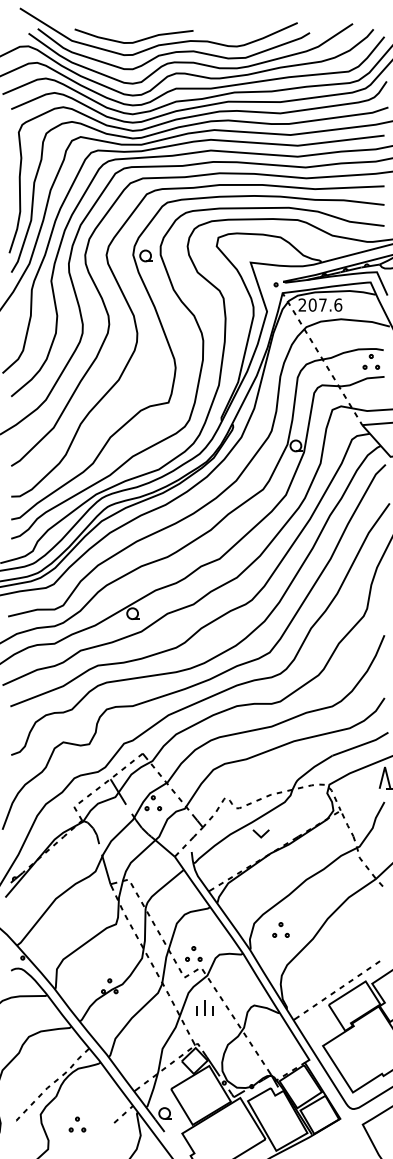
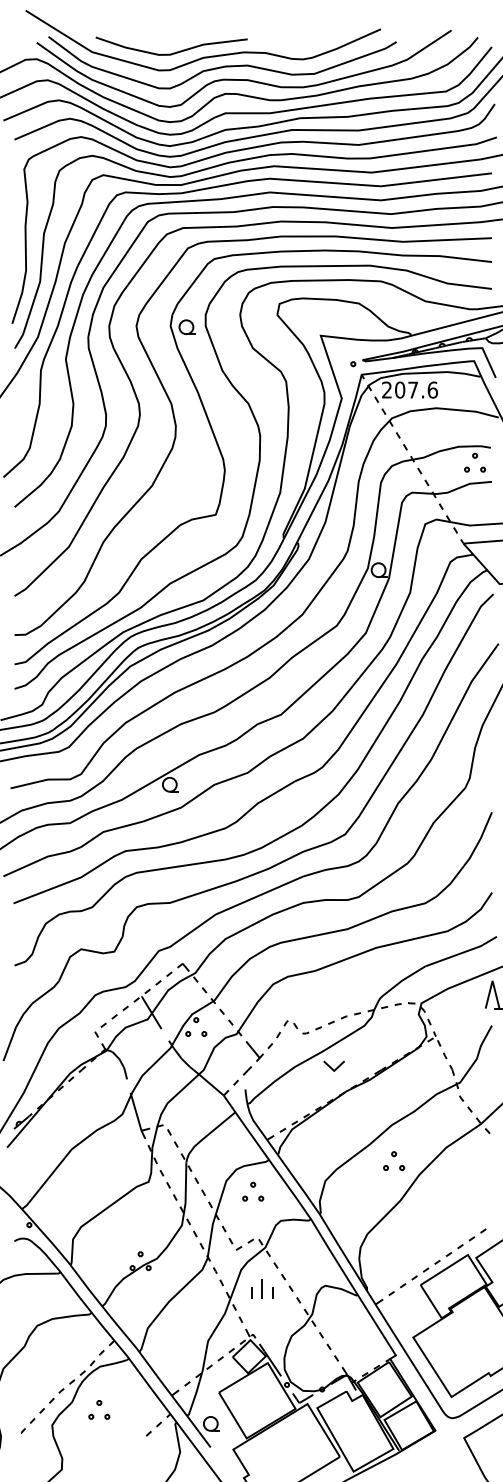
part: (280, 929) -> (393, 1160), moved
part: (193, 953) -> (252, 1191), moved
part: (77, 1124) -> (99, 1409), moved

